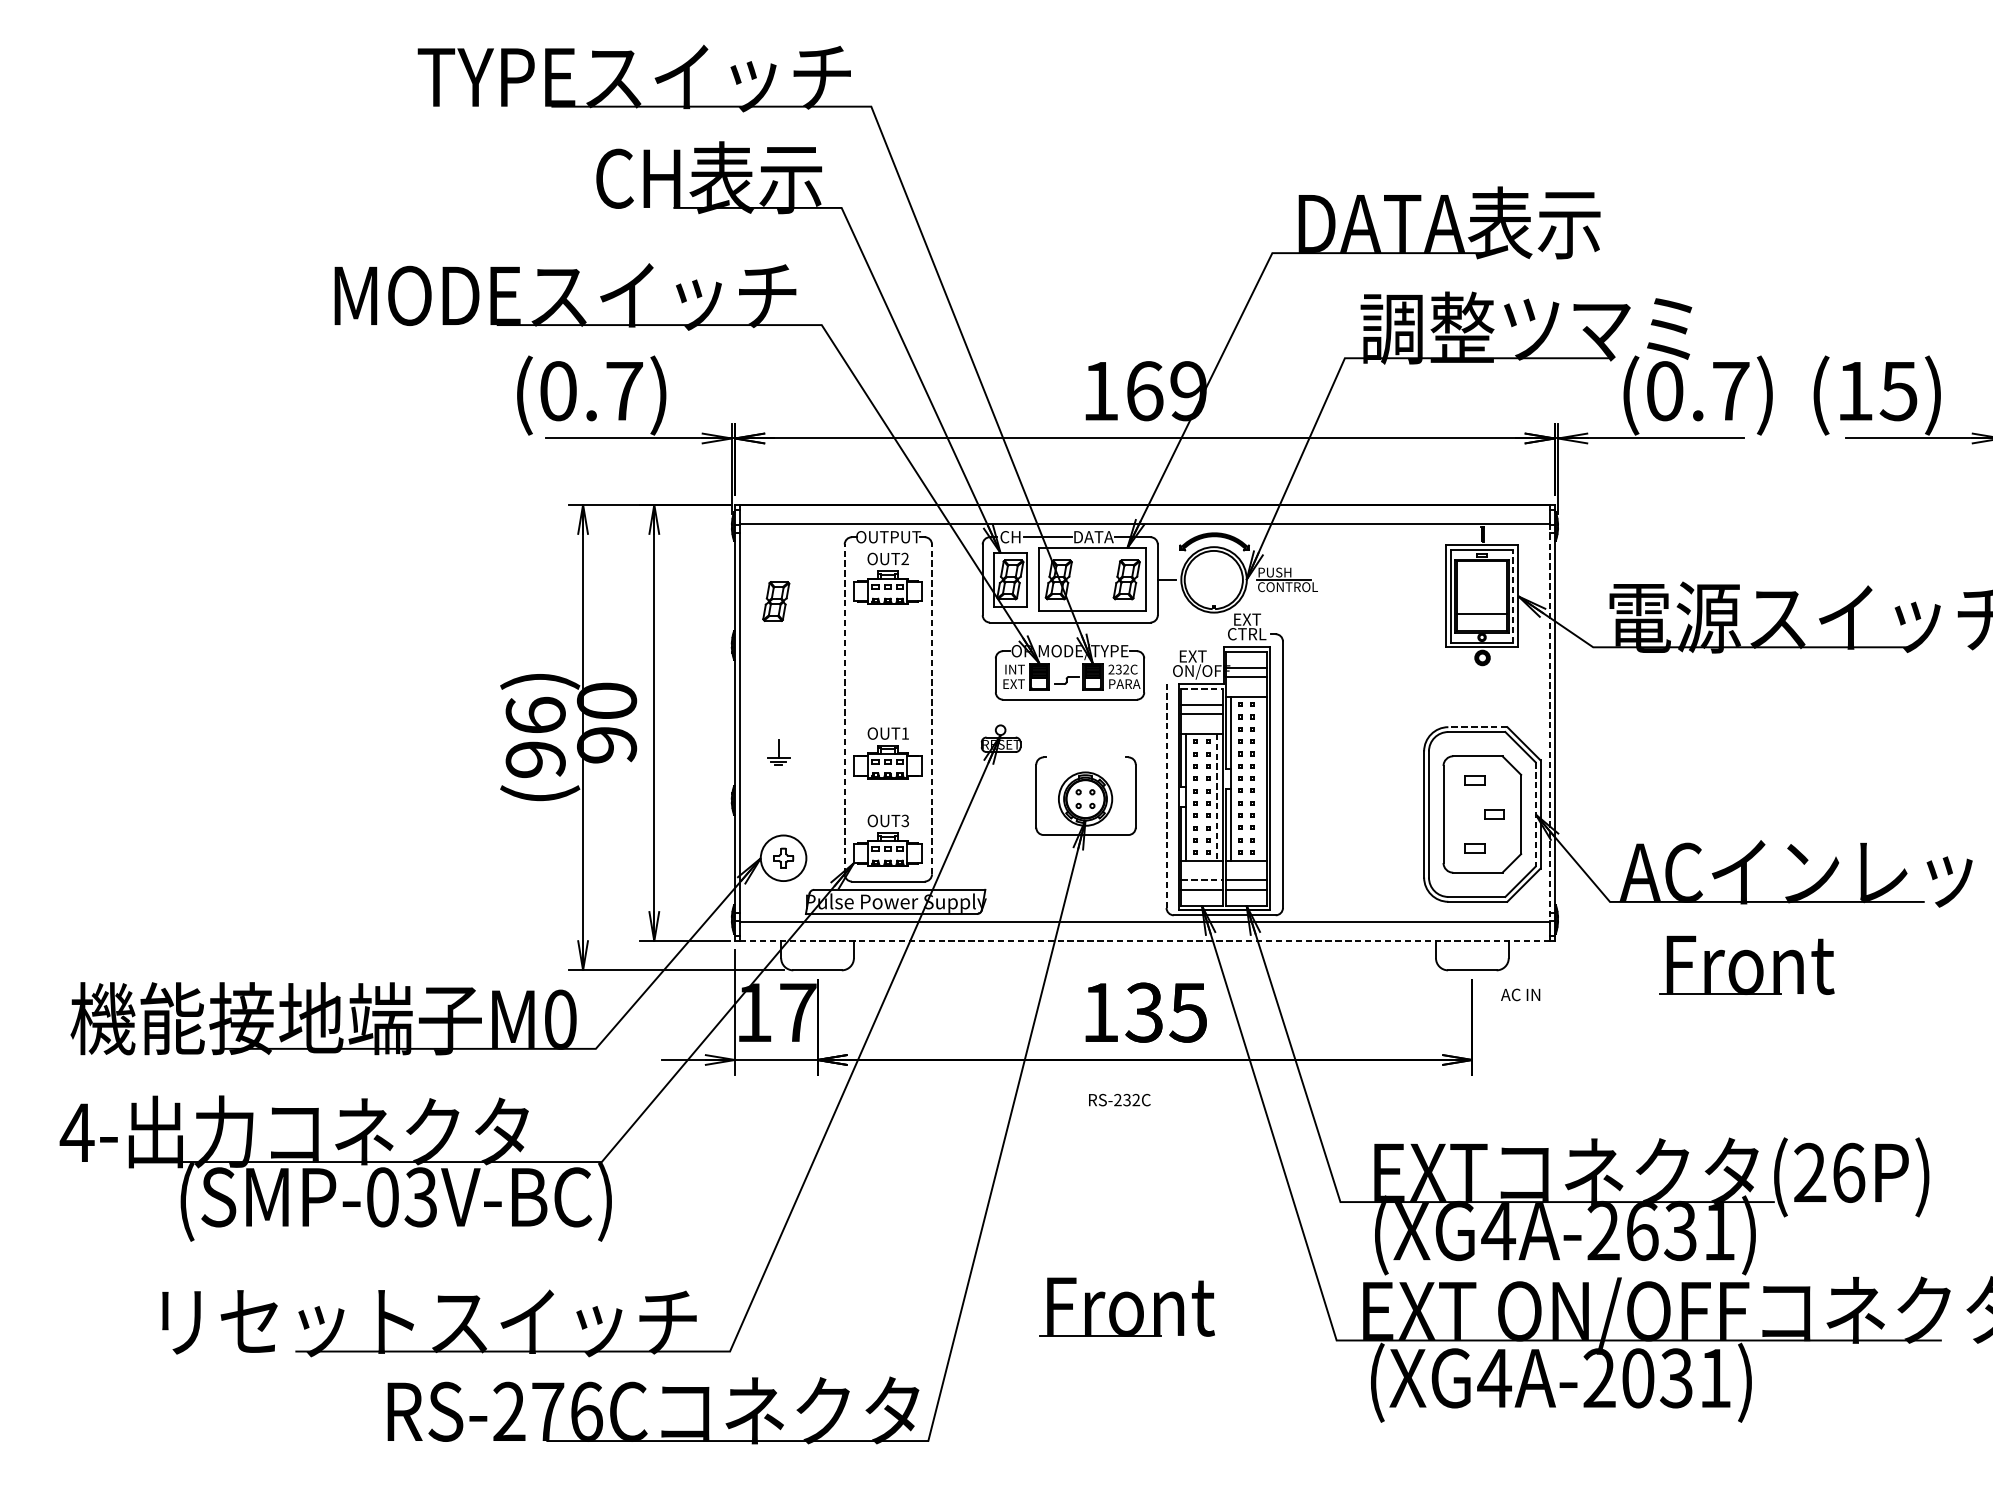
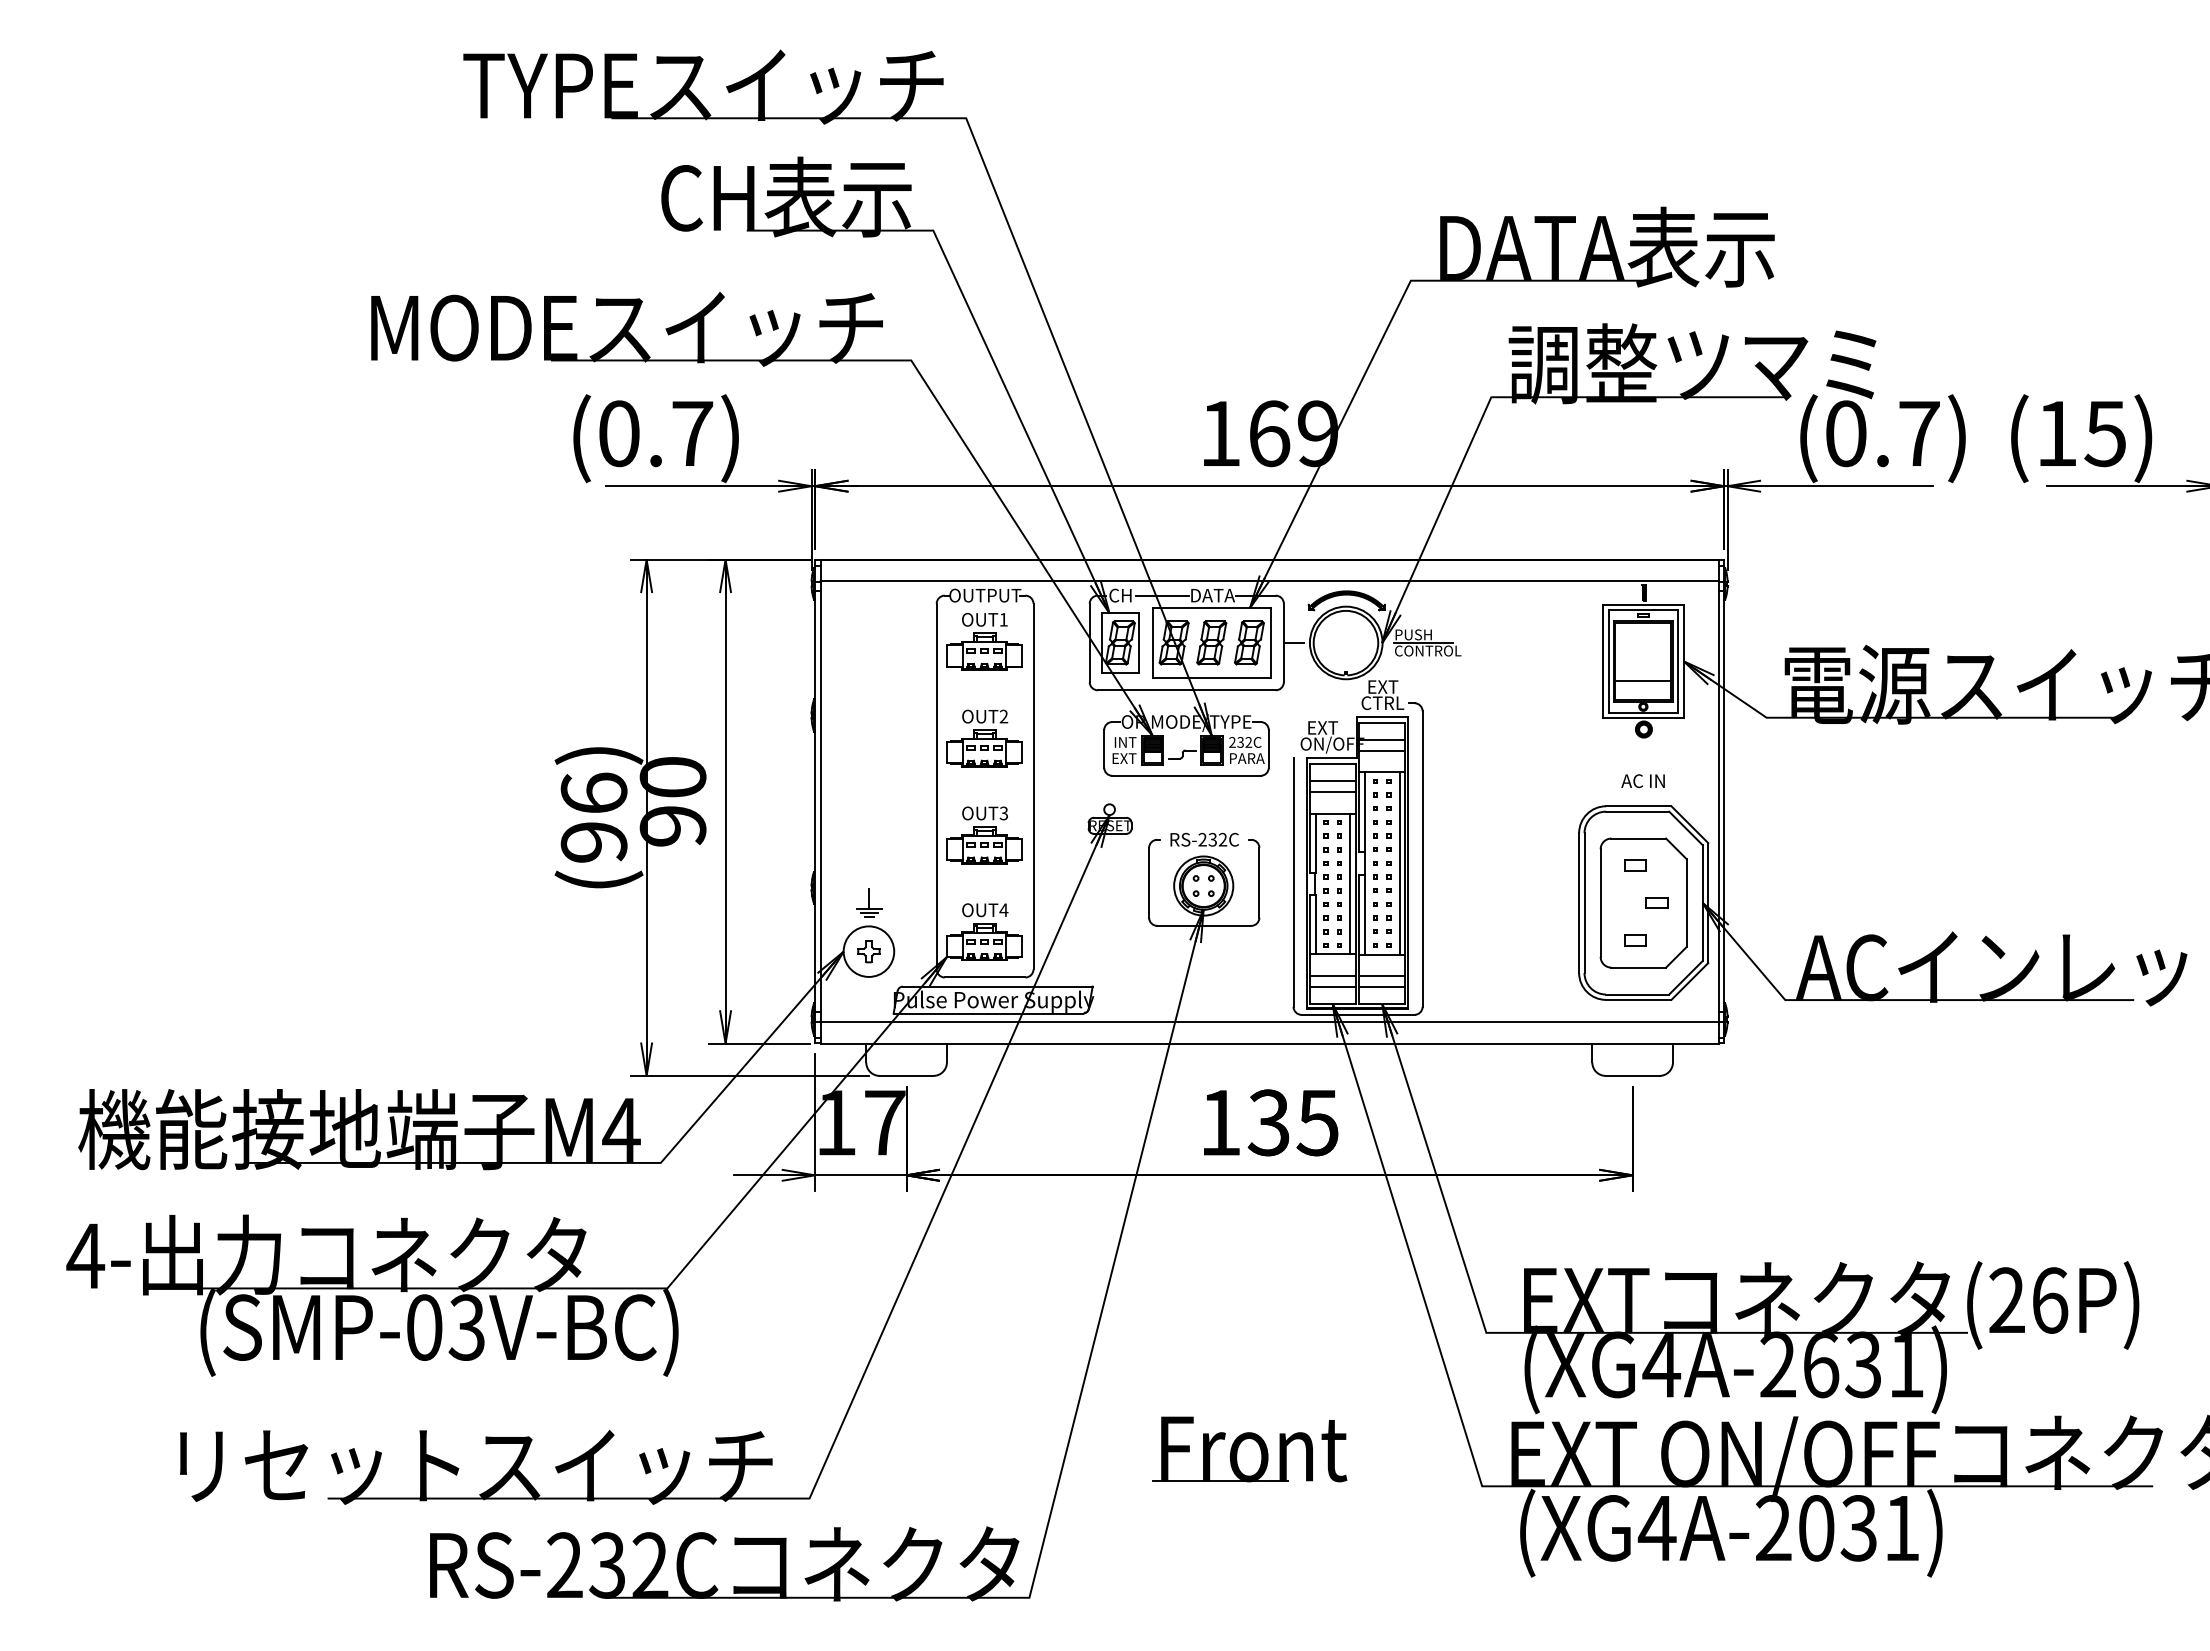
text: (904, 558) -> (1003, 619), OUT2 -> OUT1
line: (1513, 596) -> (1678, 661), dashed -> solid
part: (775, 601) -> (1211, 642), moved
part: (887, 666) -> (984, 738), added
line: (1201, 688) -> (1332, 763), dashed -> solid
line: (844, 709) -> (936, 786), dashed -> solid
line: (932, 709) -> (1033, 786), dashed -> solid
line: (1549, 722) -> (1718, 801), dashed -> solid
line: (1477, 727) -> (1638, 806), dashed -> solid
text: (904, 733) -> (1003, 813), OUT1 -> OUT3
part: (778, 752) -> (869, 902), moved
line: (1262, 778) -> (1399, 863), added
line: (1166, 795) -> (1293, 882), dashed -> solid
line: (1217, 797) -> (1350, 884), dashed -> solid
line: (1535, 814) -> (1702, 903), dashed -> solid
text: (904, 821) -> (1003, 910), OUT3 -> OUT4
line: (1201, 879) -> (1332, 975), dashed -> solid
line: (1144, 941) -> (1269, 1043), dashed -> solid
part: (1746, 965) -> (1936, 1070), removed
text: (1520, 995) -> (1642, 781), moved
text: (560, 1018) -> (621, 1129), M0 -> M4
text: (1119, 1099) -> (1204, 839), moved
text: (566, 1411) -> (628, 1565), RS-276C -> RS-232C

